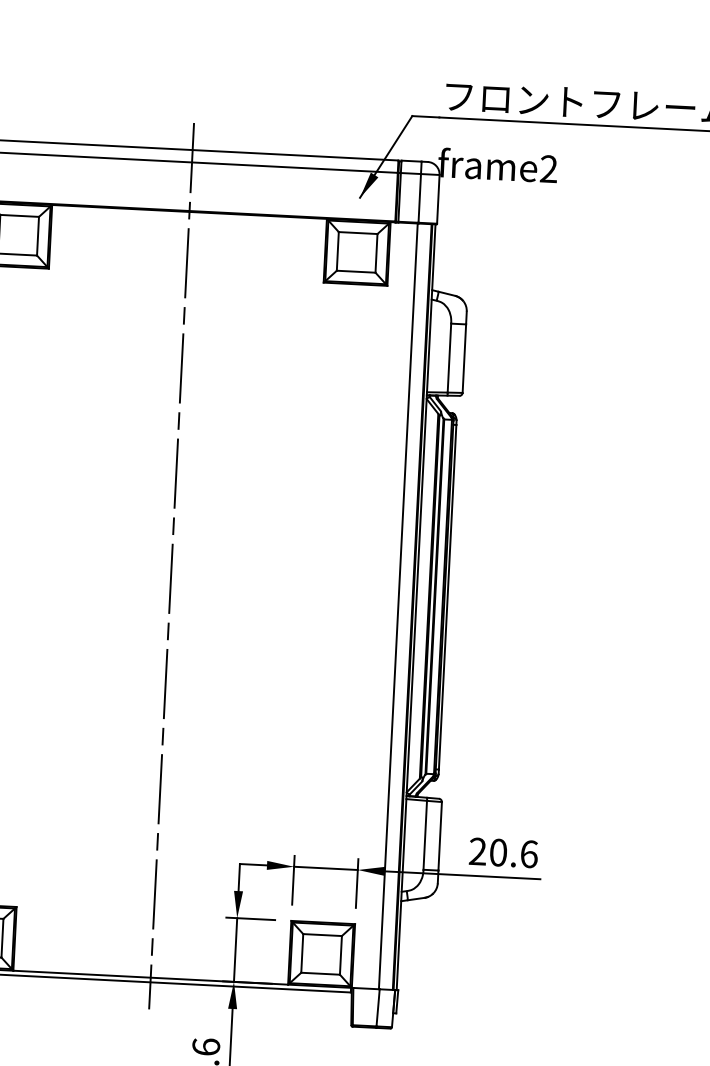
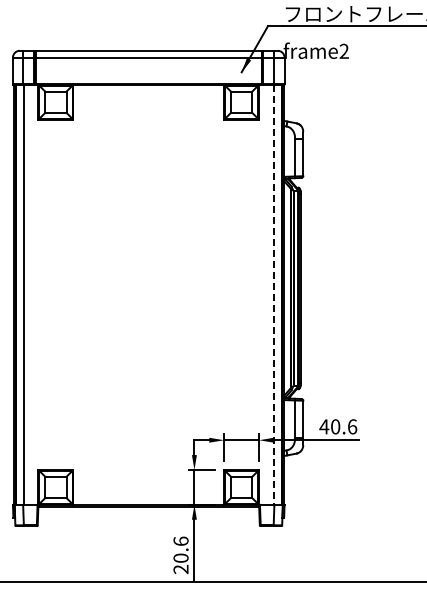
line: (171, 565) -> (148, 278), removed
line: (397, 607) -> (273, 295), solid -> dashed
text: (478, 851) -> (324, 426), 20.6 -> 40.6

